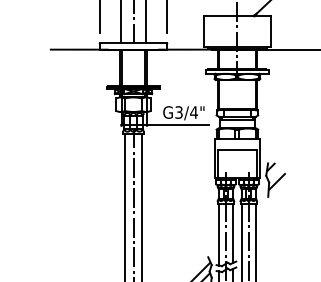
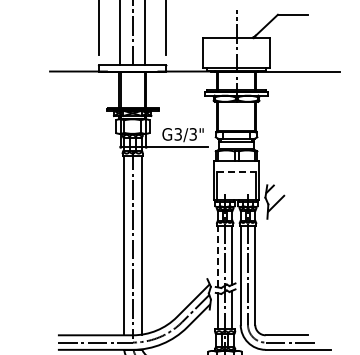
text: (194, 112) -> (193, 134), G3/4" -> G3/3"
line: (238, 150) -> (237, 172), solid -> dashed
line: (218, 234) -> (217, 256), solid -> dashed

